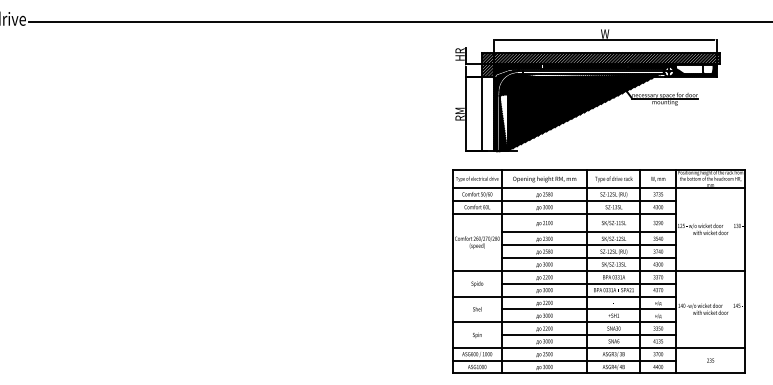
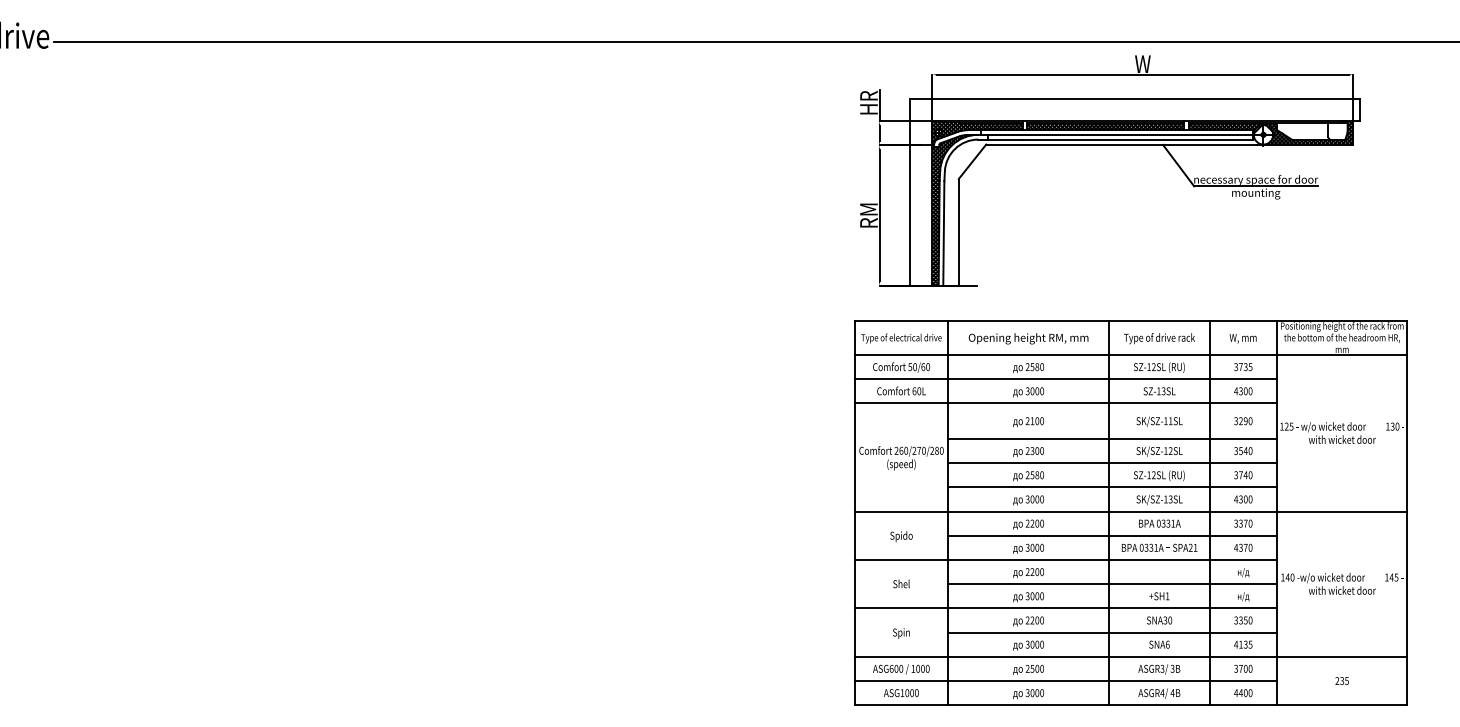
hatch: (600, 64) -> (1134, 121), removed
hatch: (582, 111) -> (1100, 210), removed

